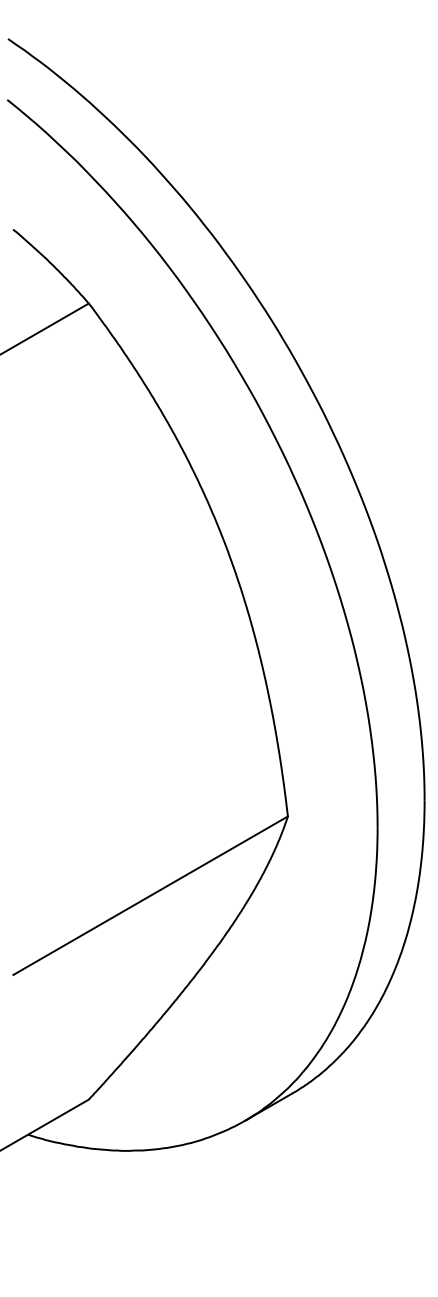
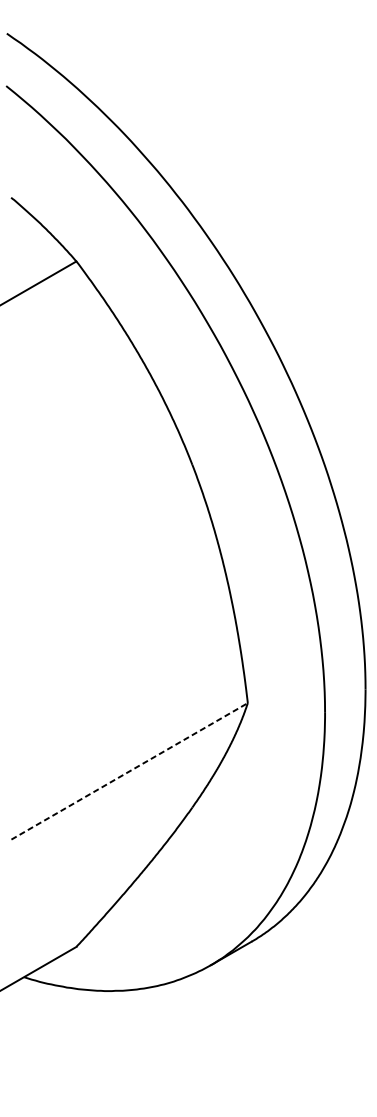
line: (151, 895) -> (130, 771), solid -> dashed

